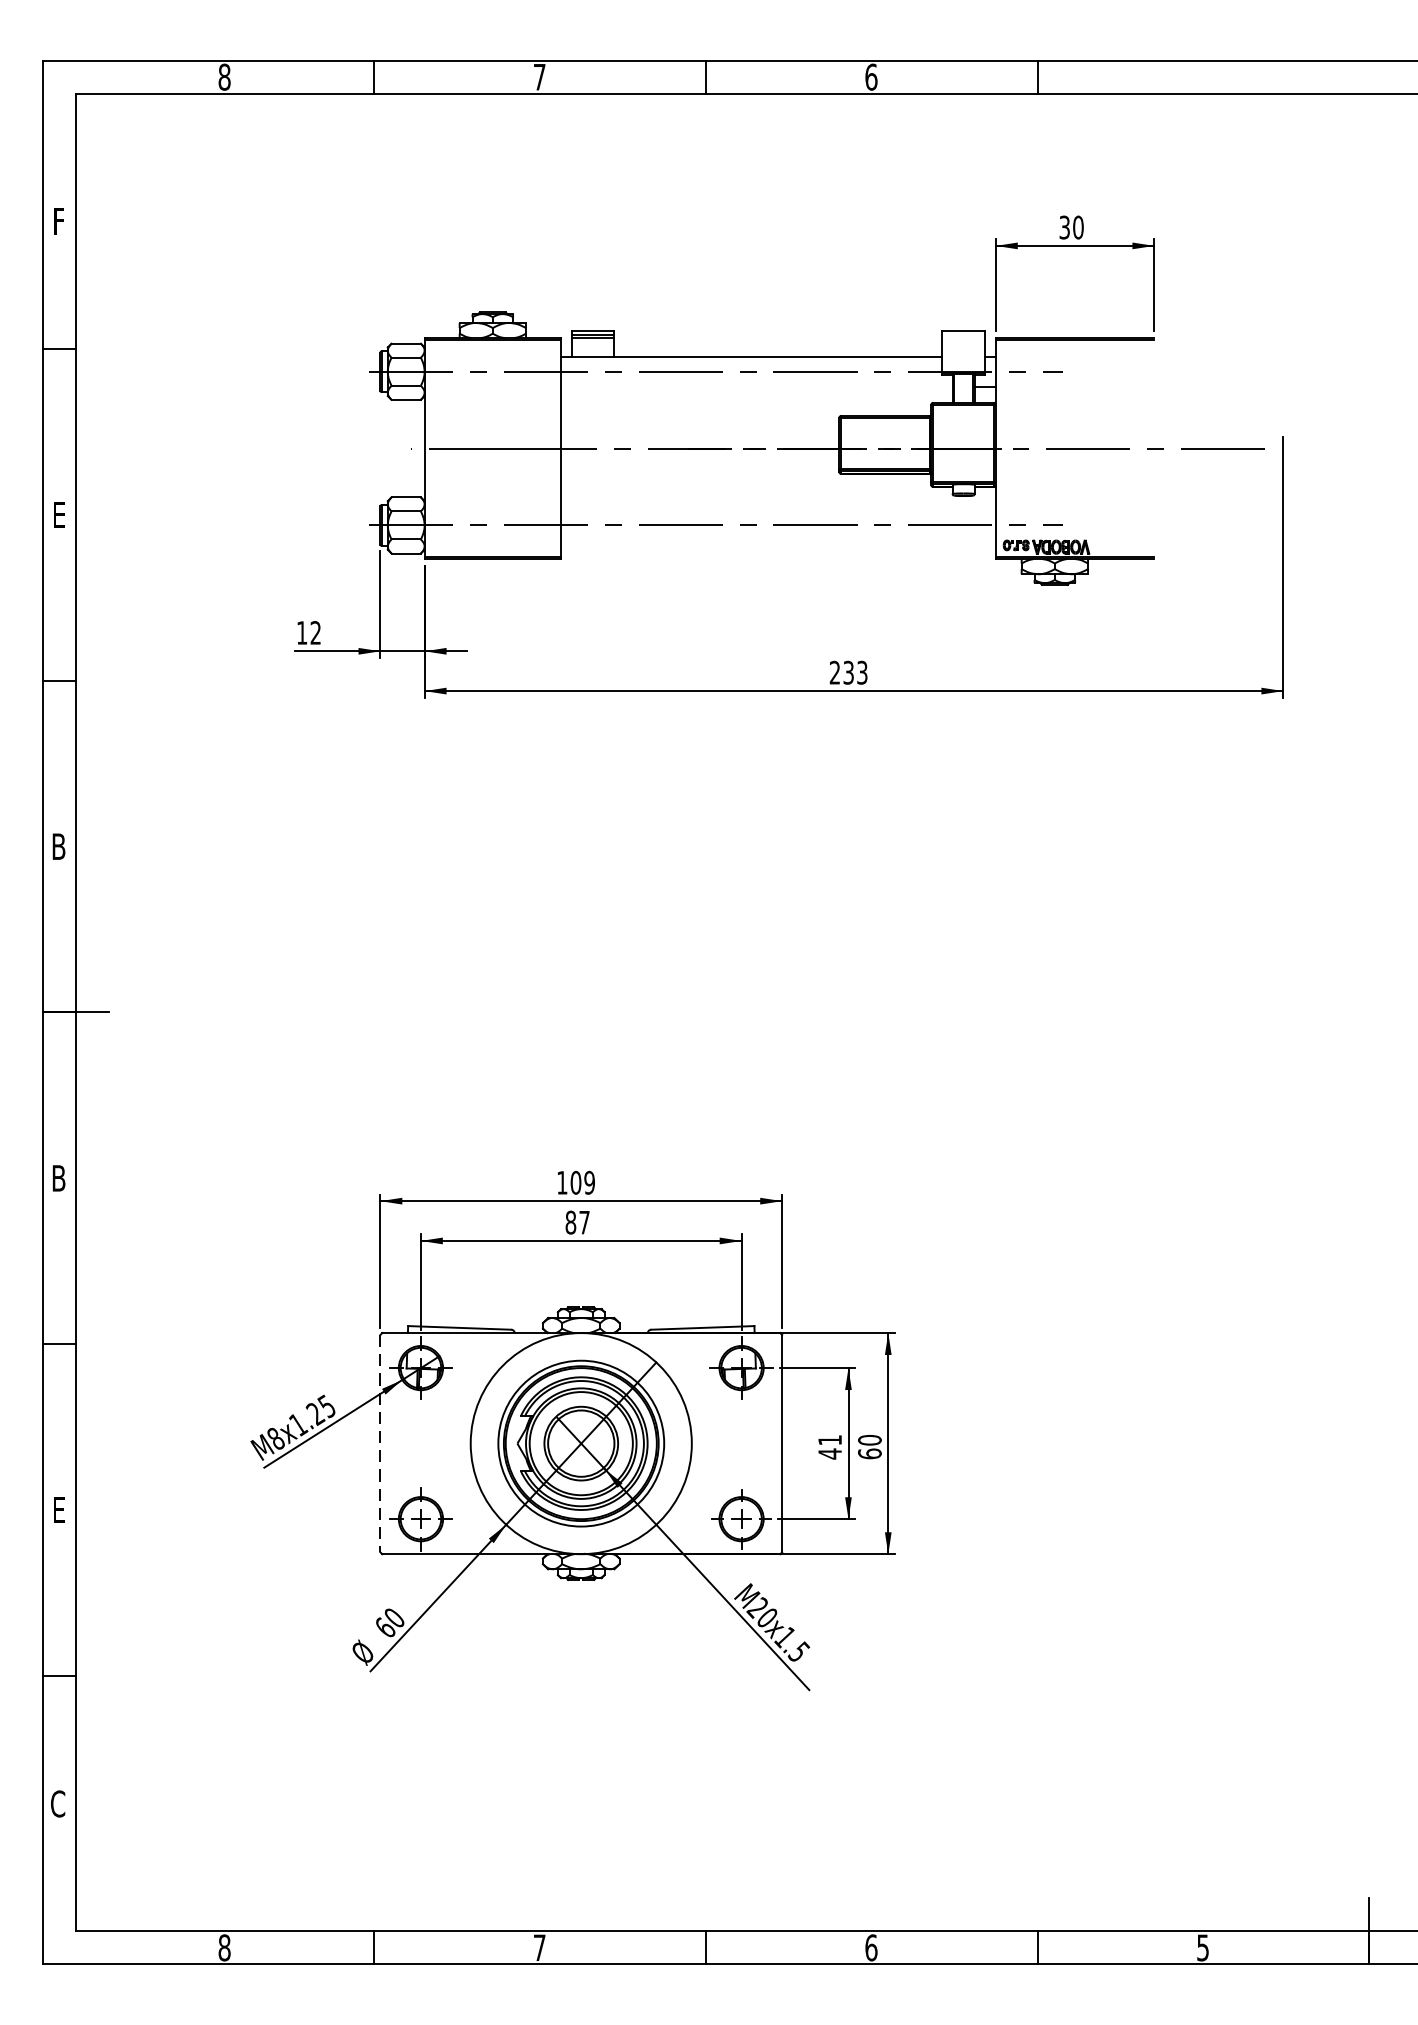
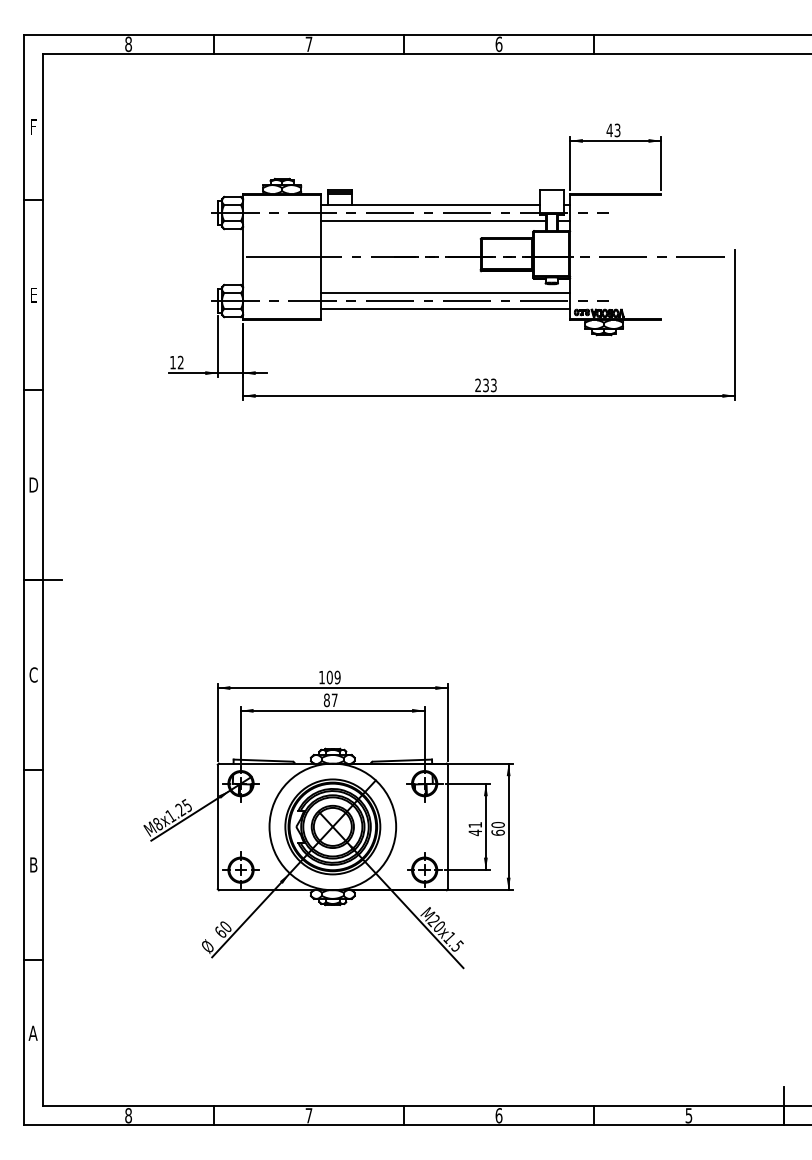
text: (1071, 227) -> (613, 130), 30 -> 43
line: (757, 386) -> (433, 221), added
line: (777, 510) -> (445, 292), added
line: (777, 540) -> (445, 309), added
text: (58, 845) -> (33, 484), B -> D
text: (58, 1177) -> (33, 674), B -> C
line: (379, 1444) -> (217, 827), dashed -> solid
text: (58, 1509) -> (33, 864), E -> B
text: (56, 1804) -> (32, 1033), C -> A

